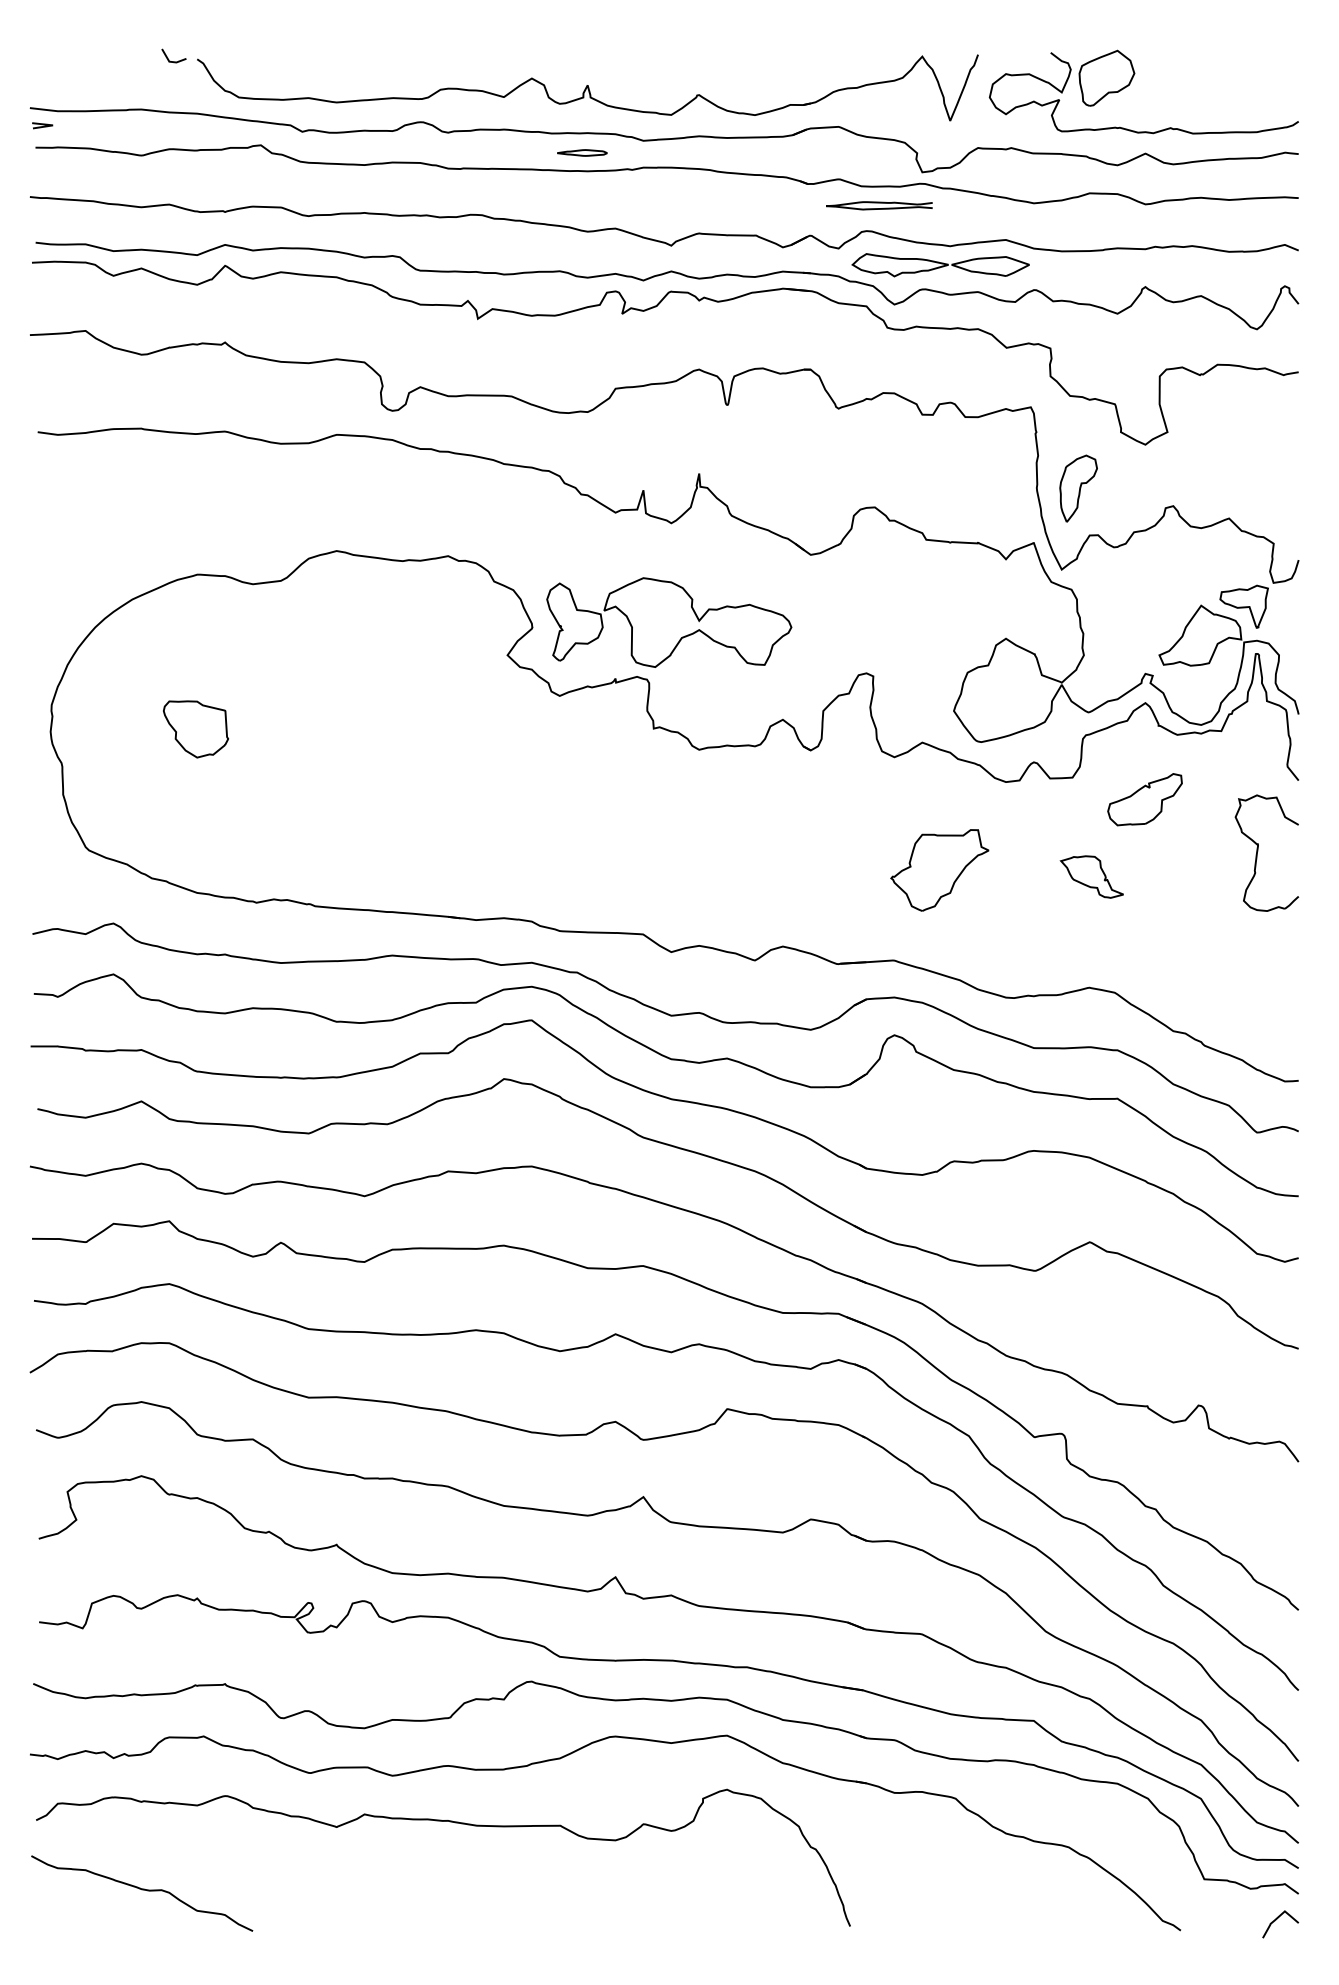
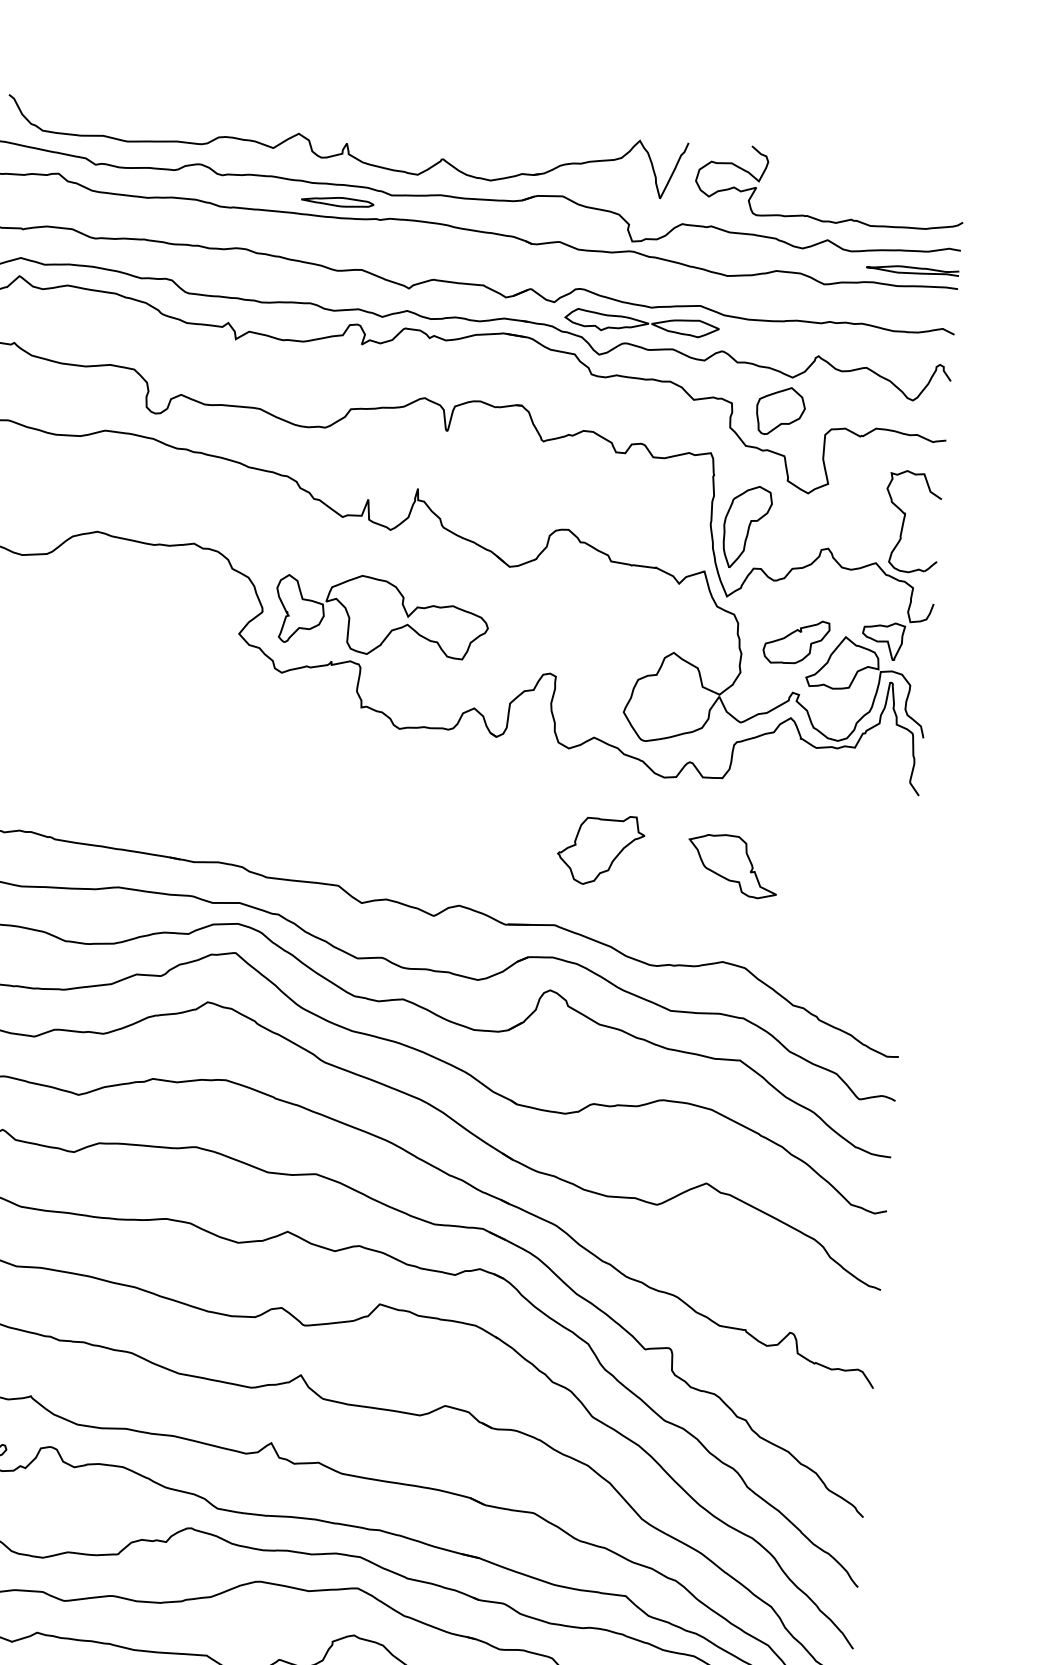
part: (1106, 77) -> (780, 410), moved
part: (582, 152) -> (337, 201), size x1.67
curve: (879, 203) -> (913, 268), moved
part: (1078, 488) -> (746, 527), size x1.43
part: (1144, 799) -> (795, 641), moved
part: (1258, 851) -> (905, 519), moved
part: (1091, 876) -> (732, 865), size x1.67

